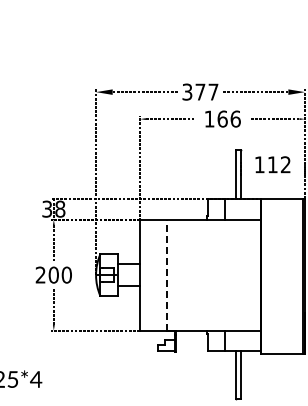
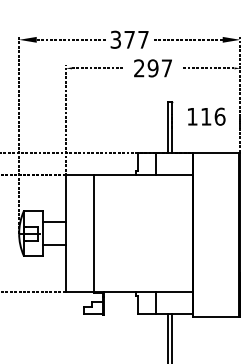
text: (222, 118) -> (153, 67), 166 -> 297
text: (285, 164) -> (219, 116), 112 -> 116
line: (166, 274) -> (93, 232), dashed -> solid

